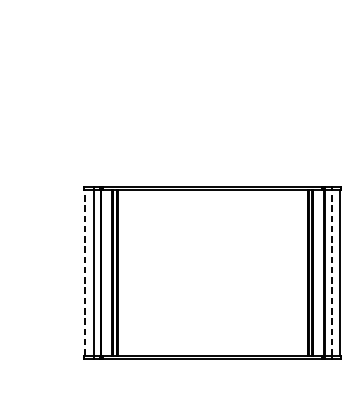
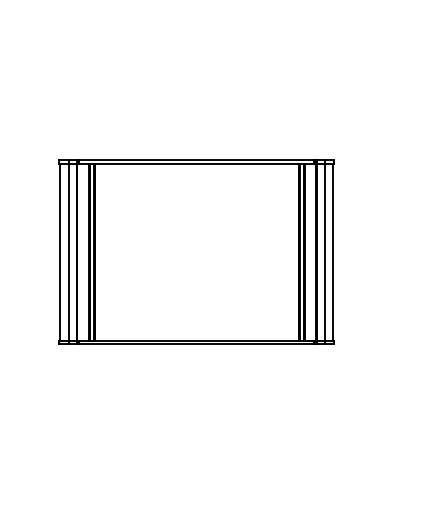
line: (85, 272) -> (60, 251), dashed -> solid
line: (331, 272) -> (324, 251), dashed -> solid

